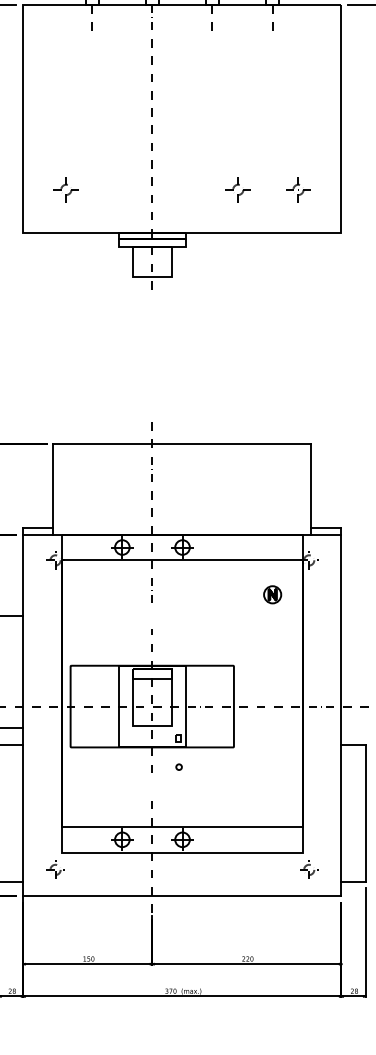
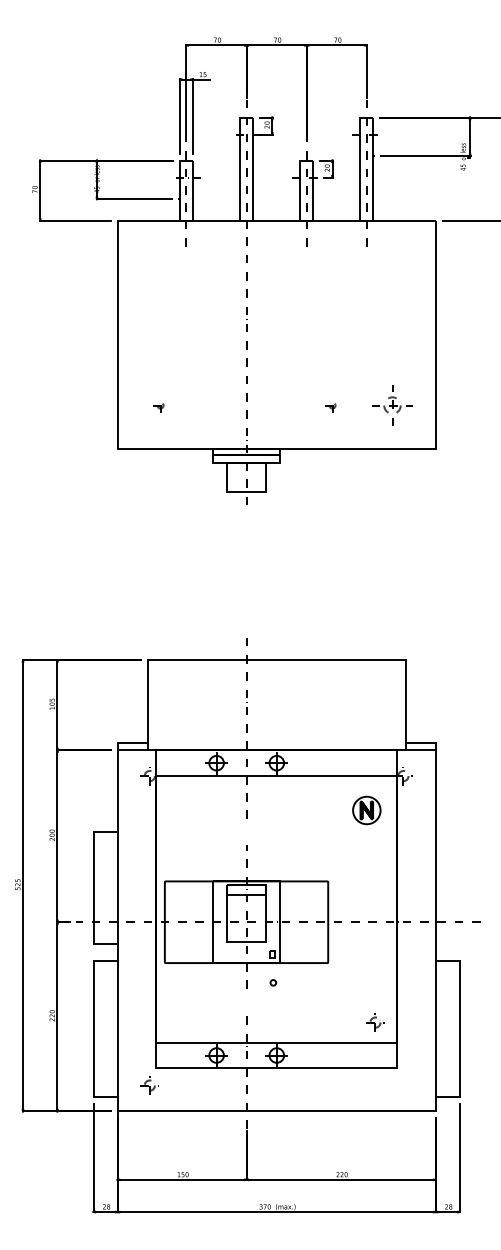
part: (66, 189) -> (160, 405), size x0.6
part: (238, 189) -> (332, 405), size x0.6
part: (298, 189) -> (392, 405), size x1.6
part: (272, 594) -> (366, 810), size x1.6
part: (309, 869) -> (375, 1022), moved

